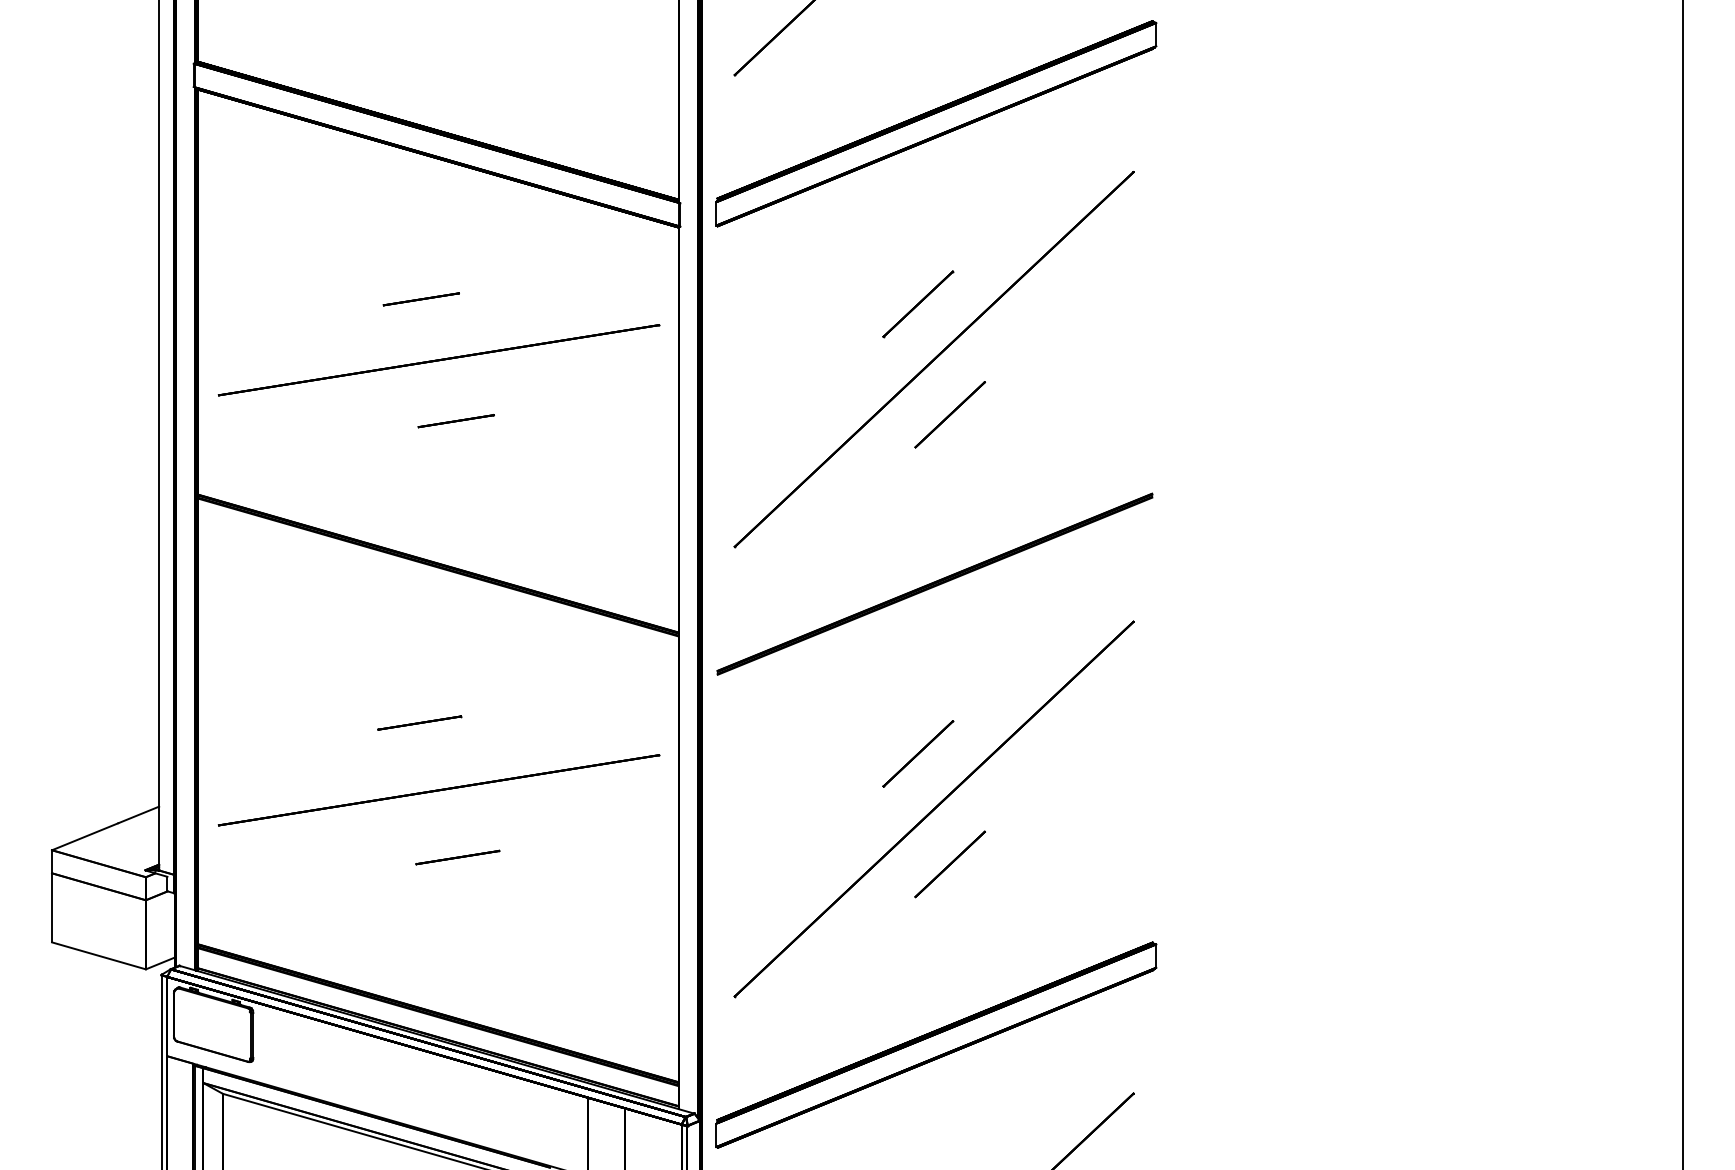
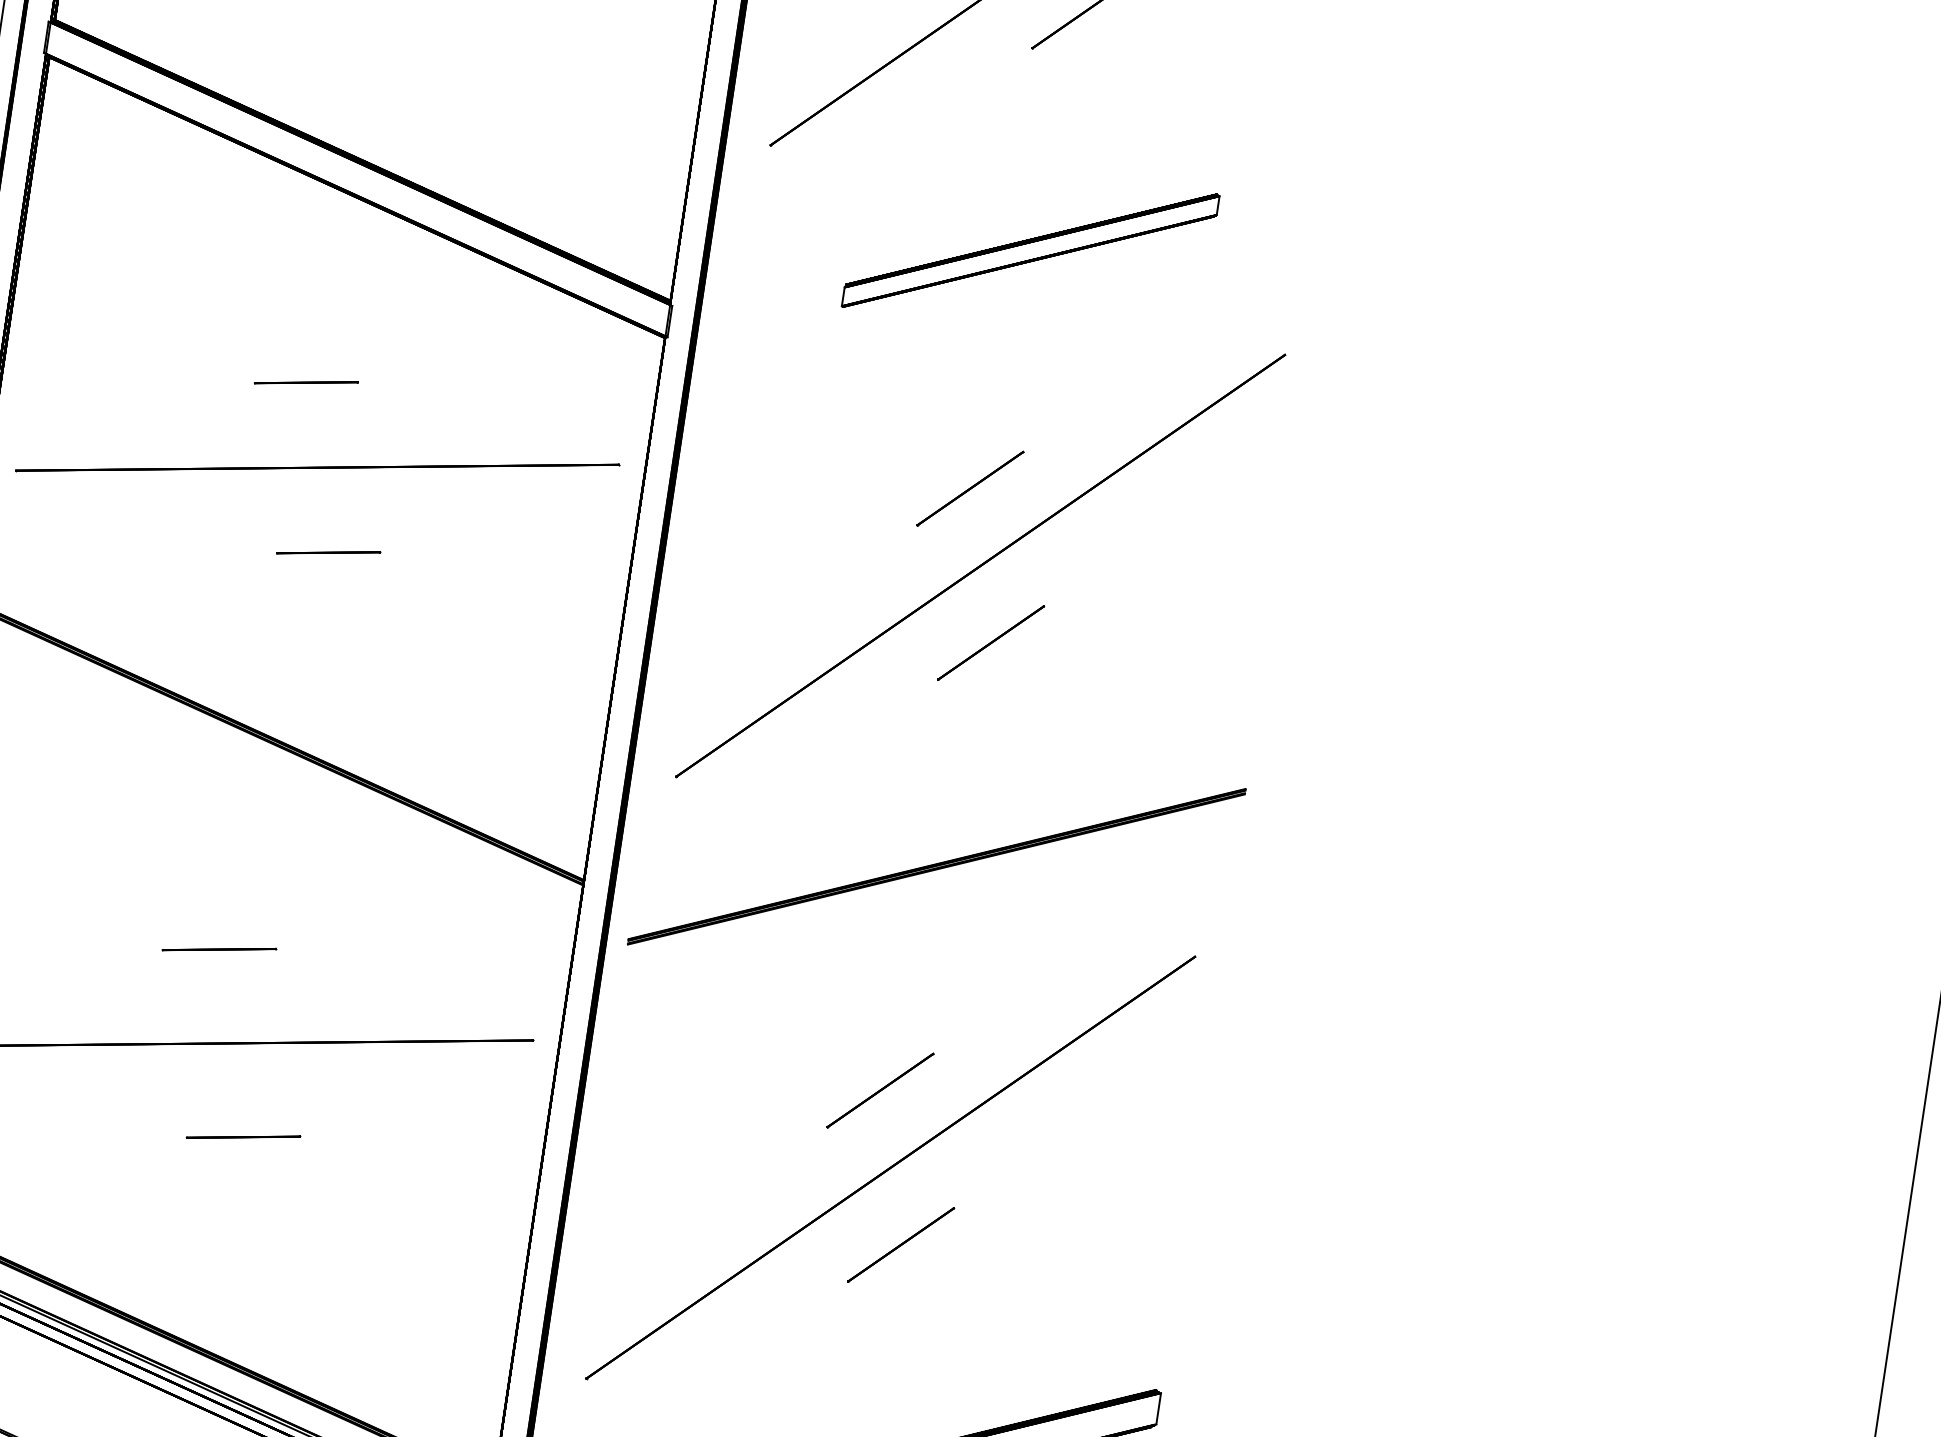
part: (936, 123) -> (1030, 250), size x0.6

